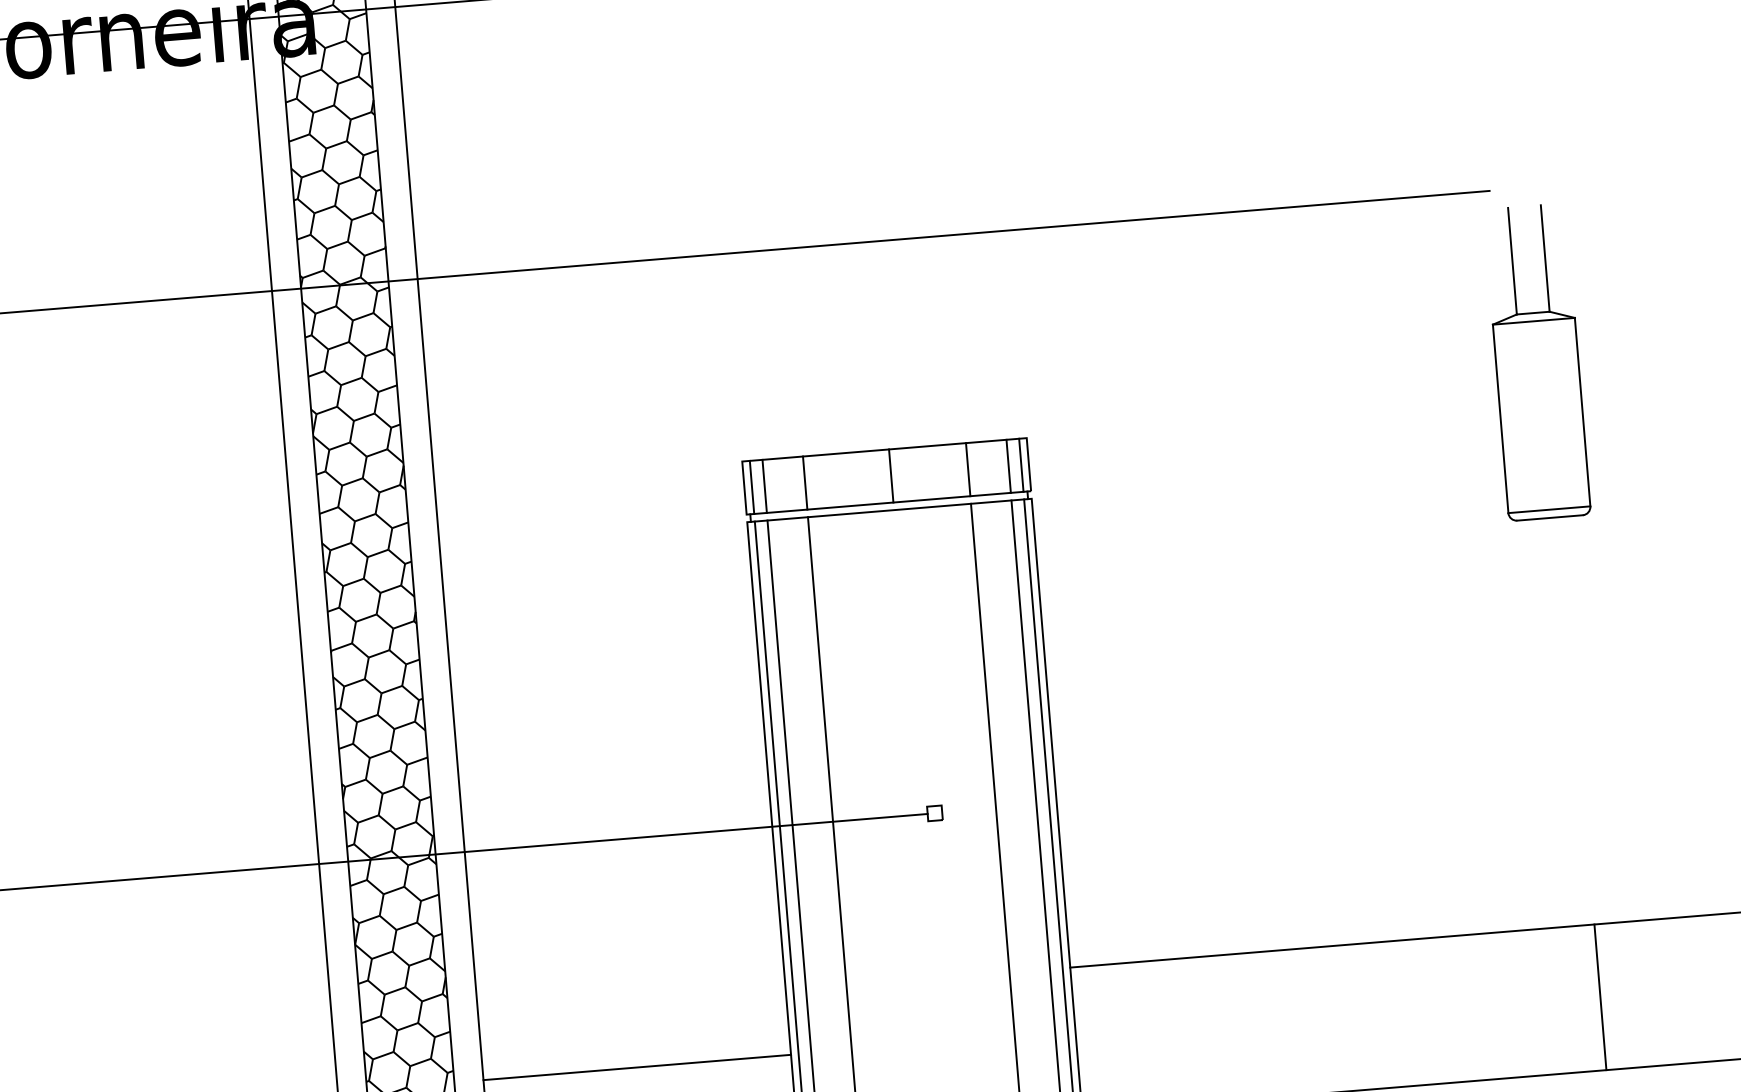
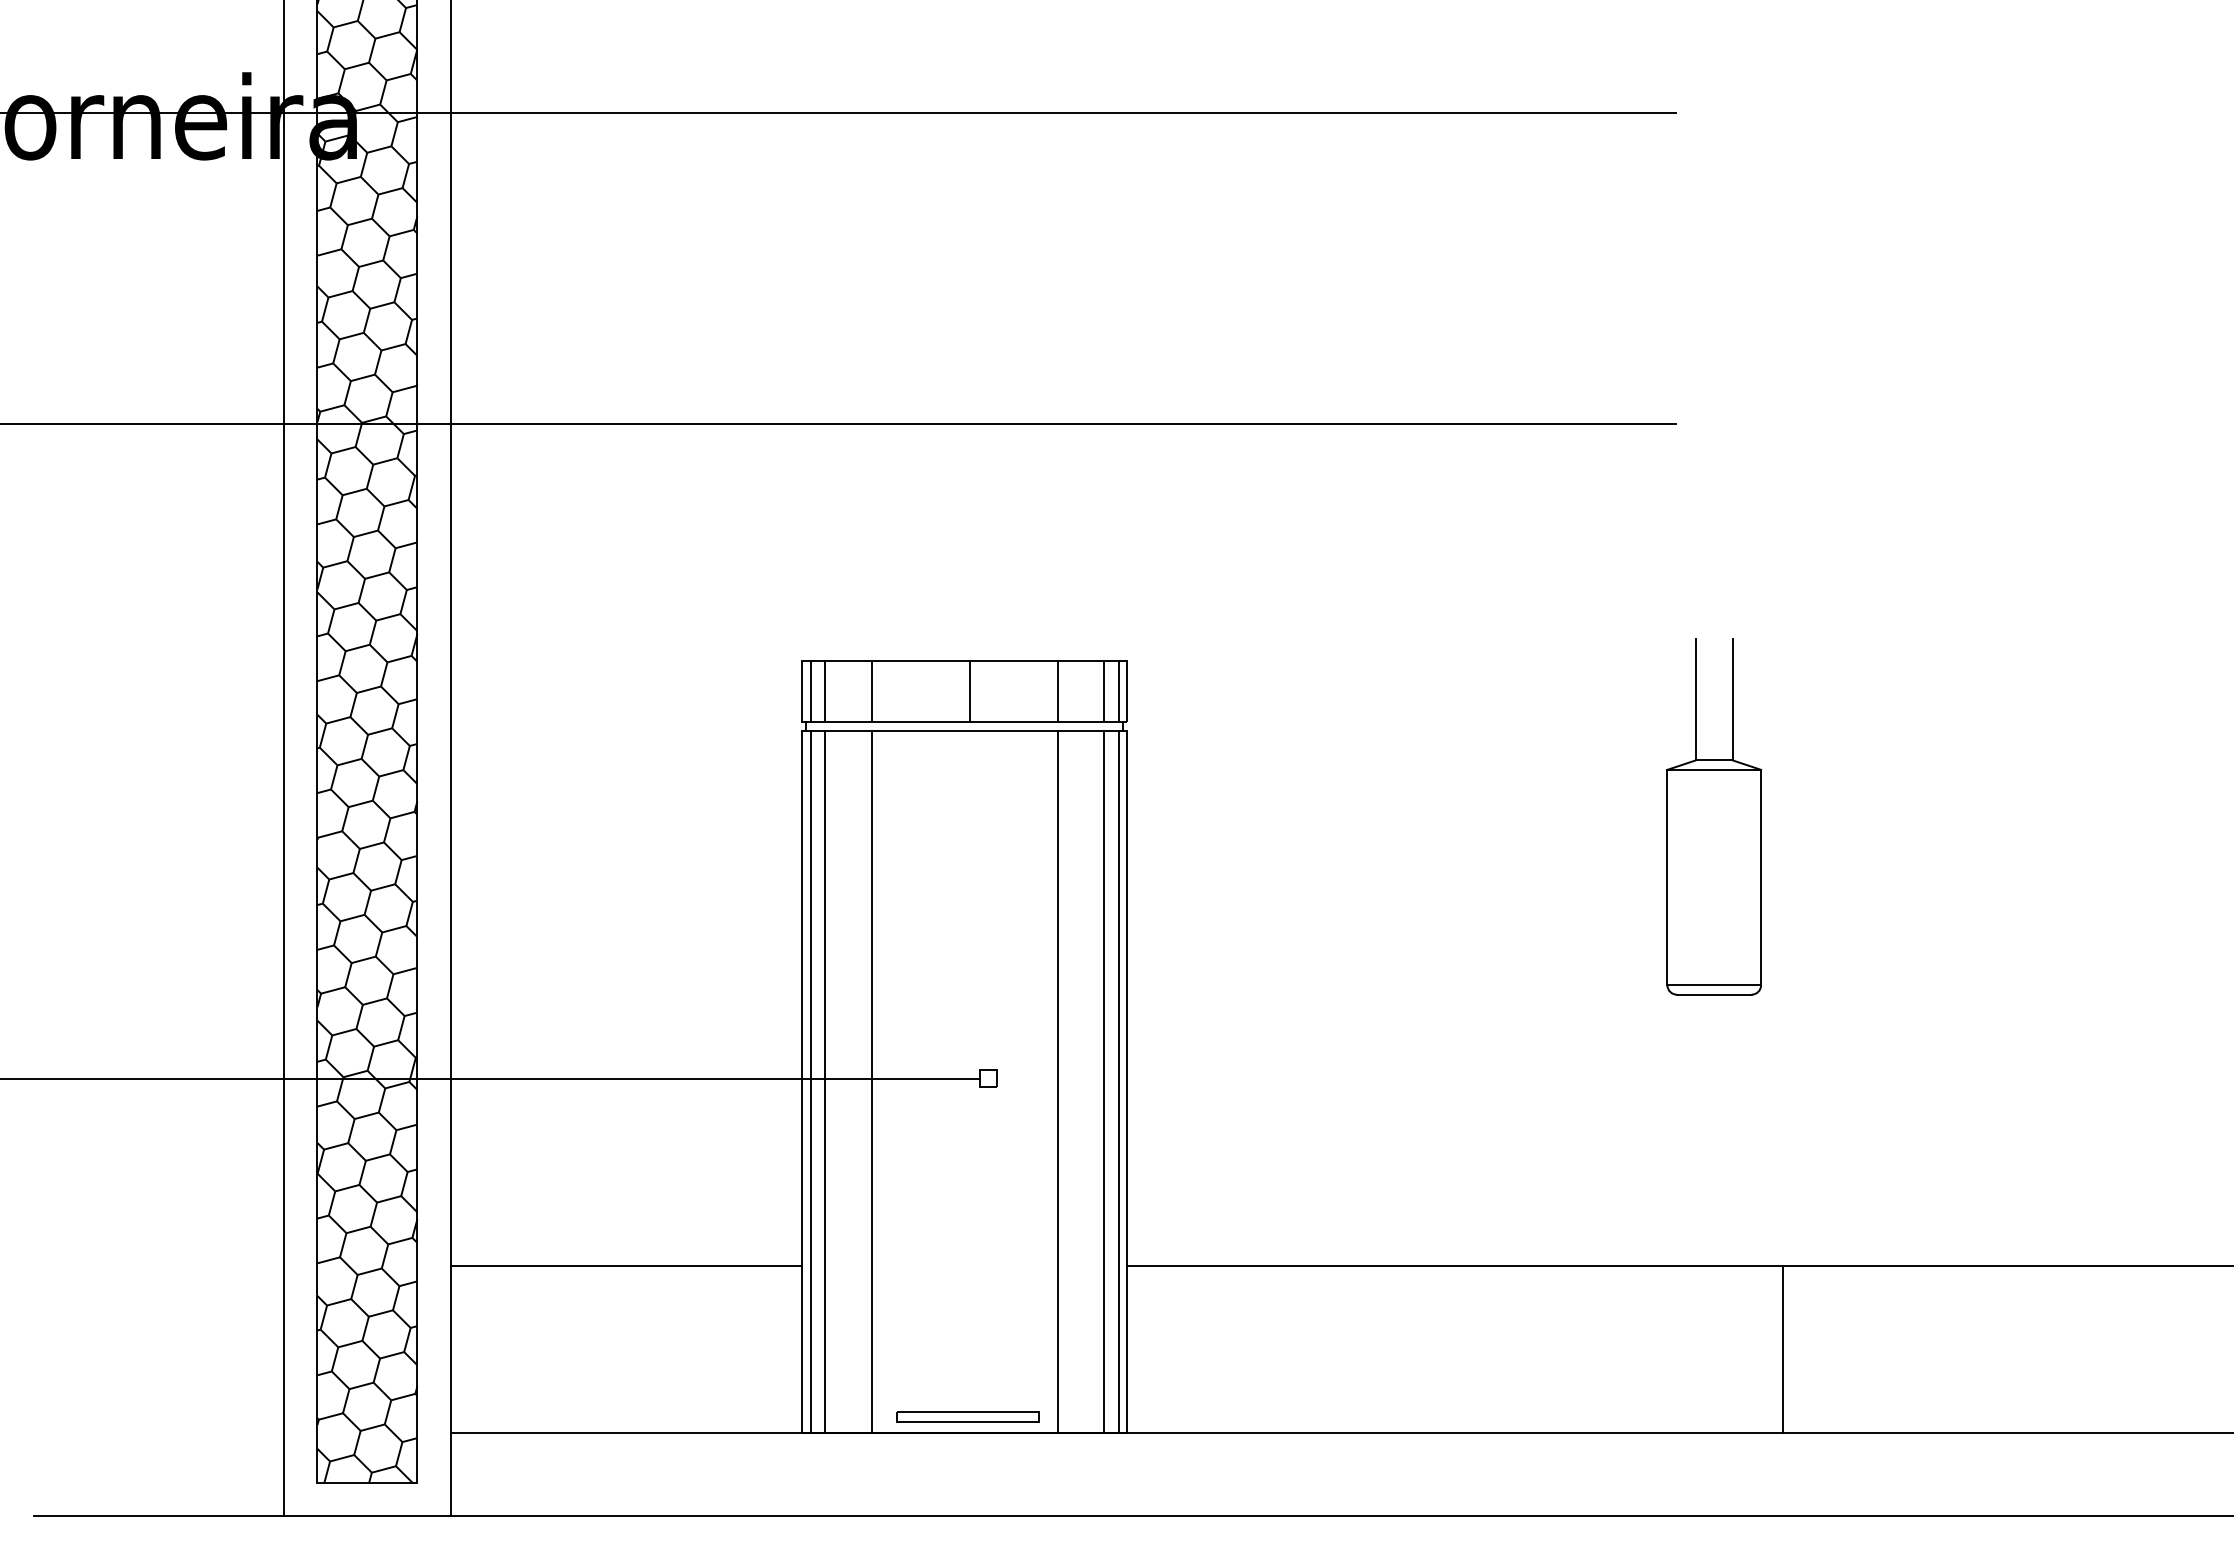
part: (1537, 362) -> (1714, 816), moved
line: (1600, 997) -> (1782, 1349), moved
line: (637, 1067) -> (626, 1266), moved

